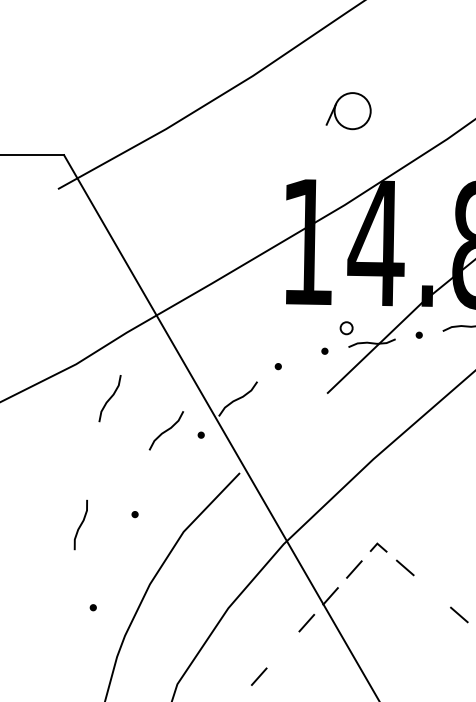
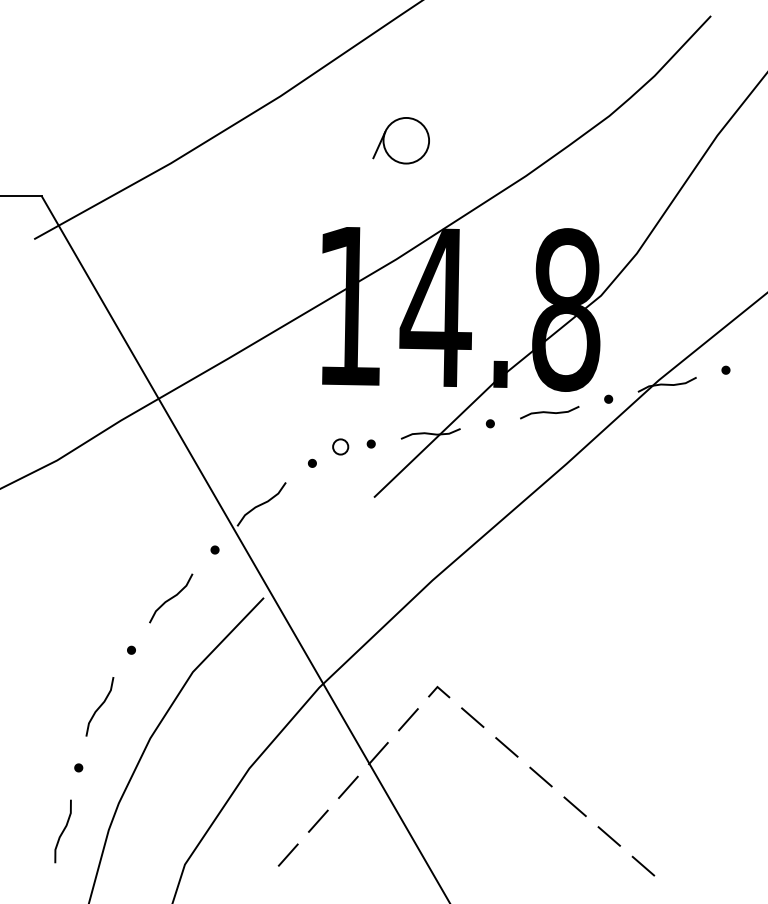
circle: (346, 327) -> (340, 446), moved
curve: (109, 398) -> (99, 706), moved
curve: (166, 430) -> (171, 598), moved
curve: (80, 525) -> (62, 831), moved
line: (431, 591) -> (506, 747), added
line: (283, 649) -> (318, 820), added

